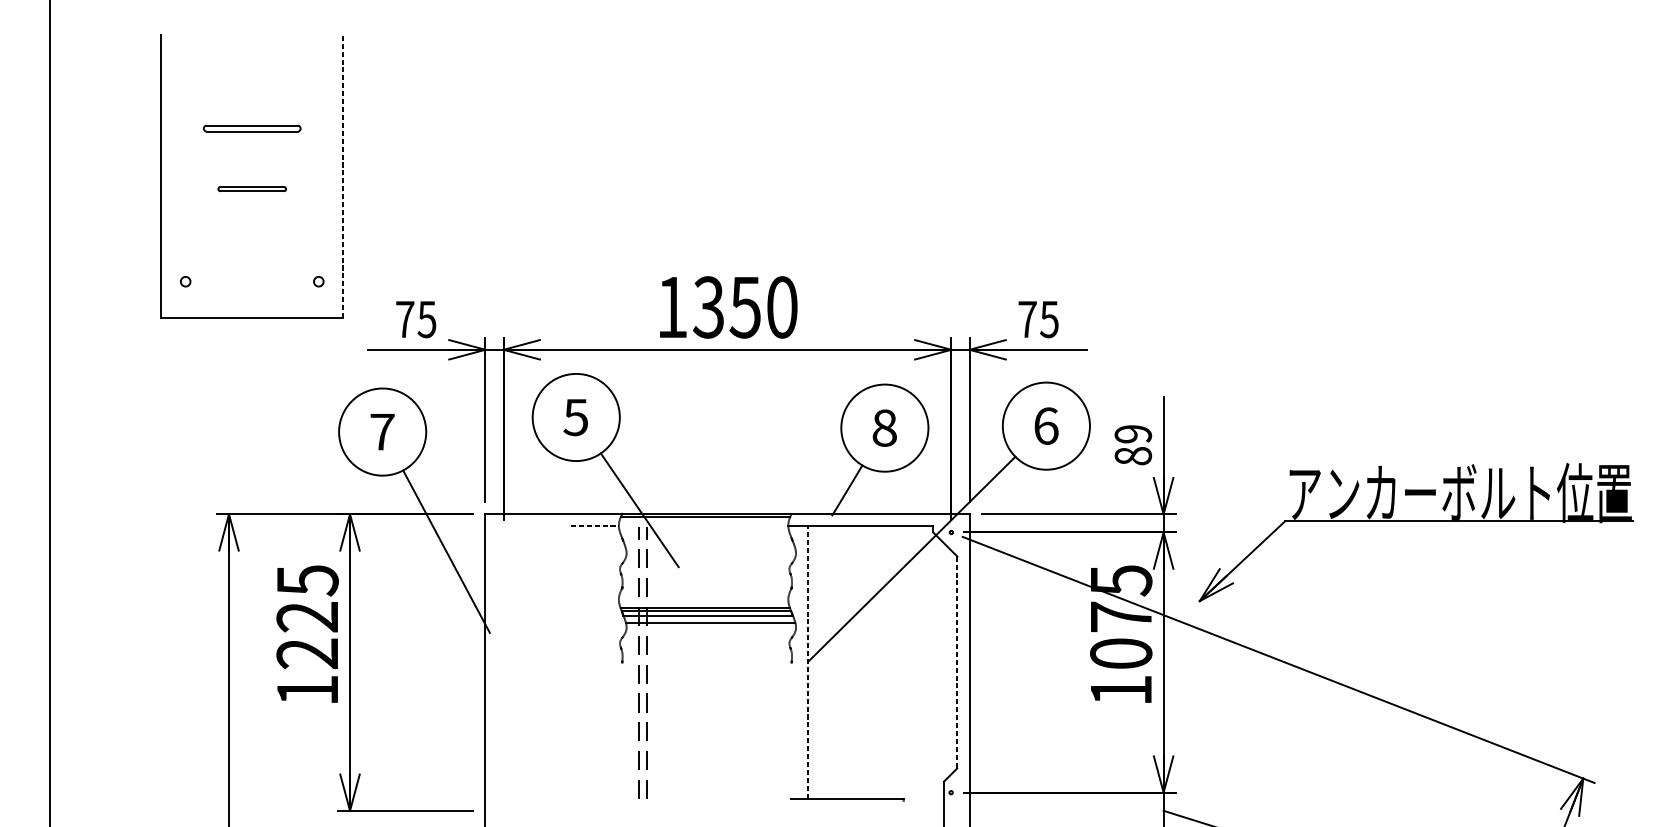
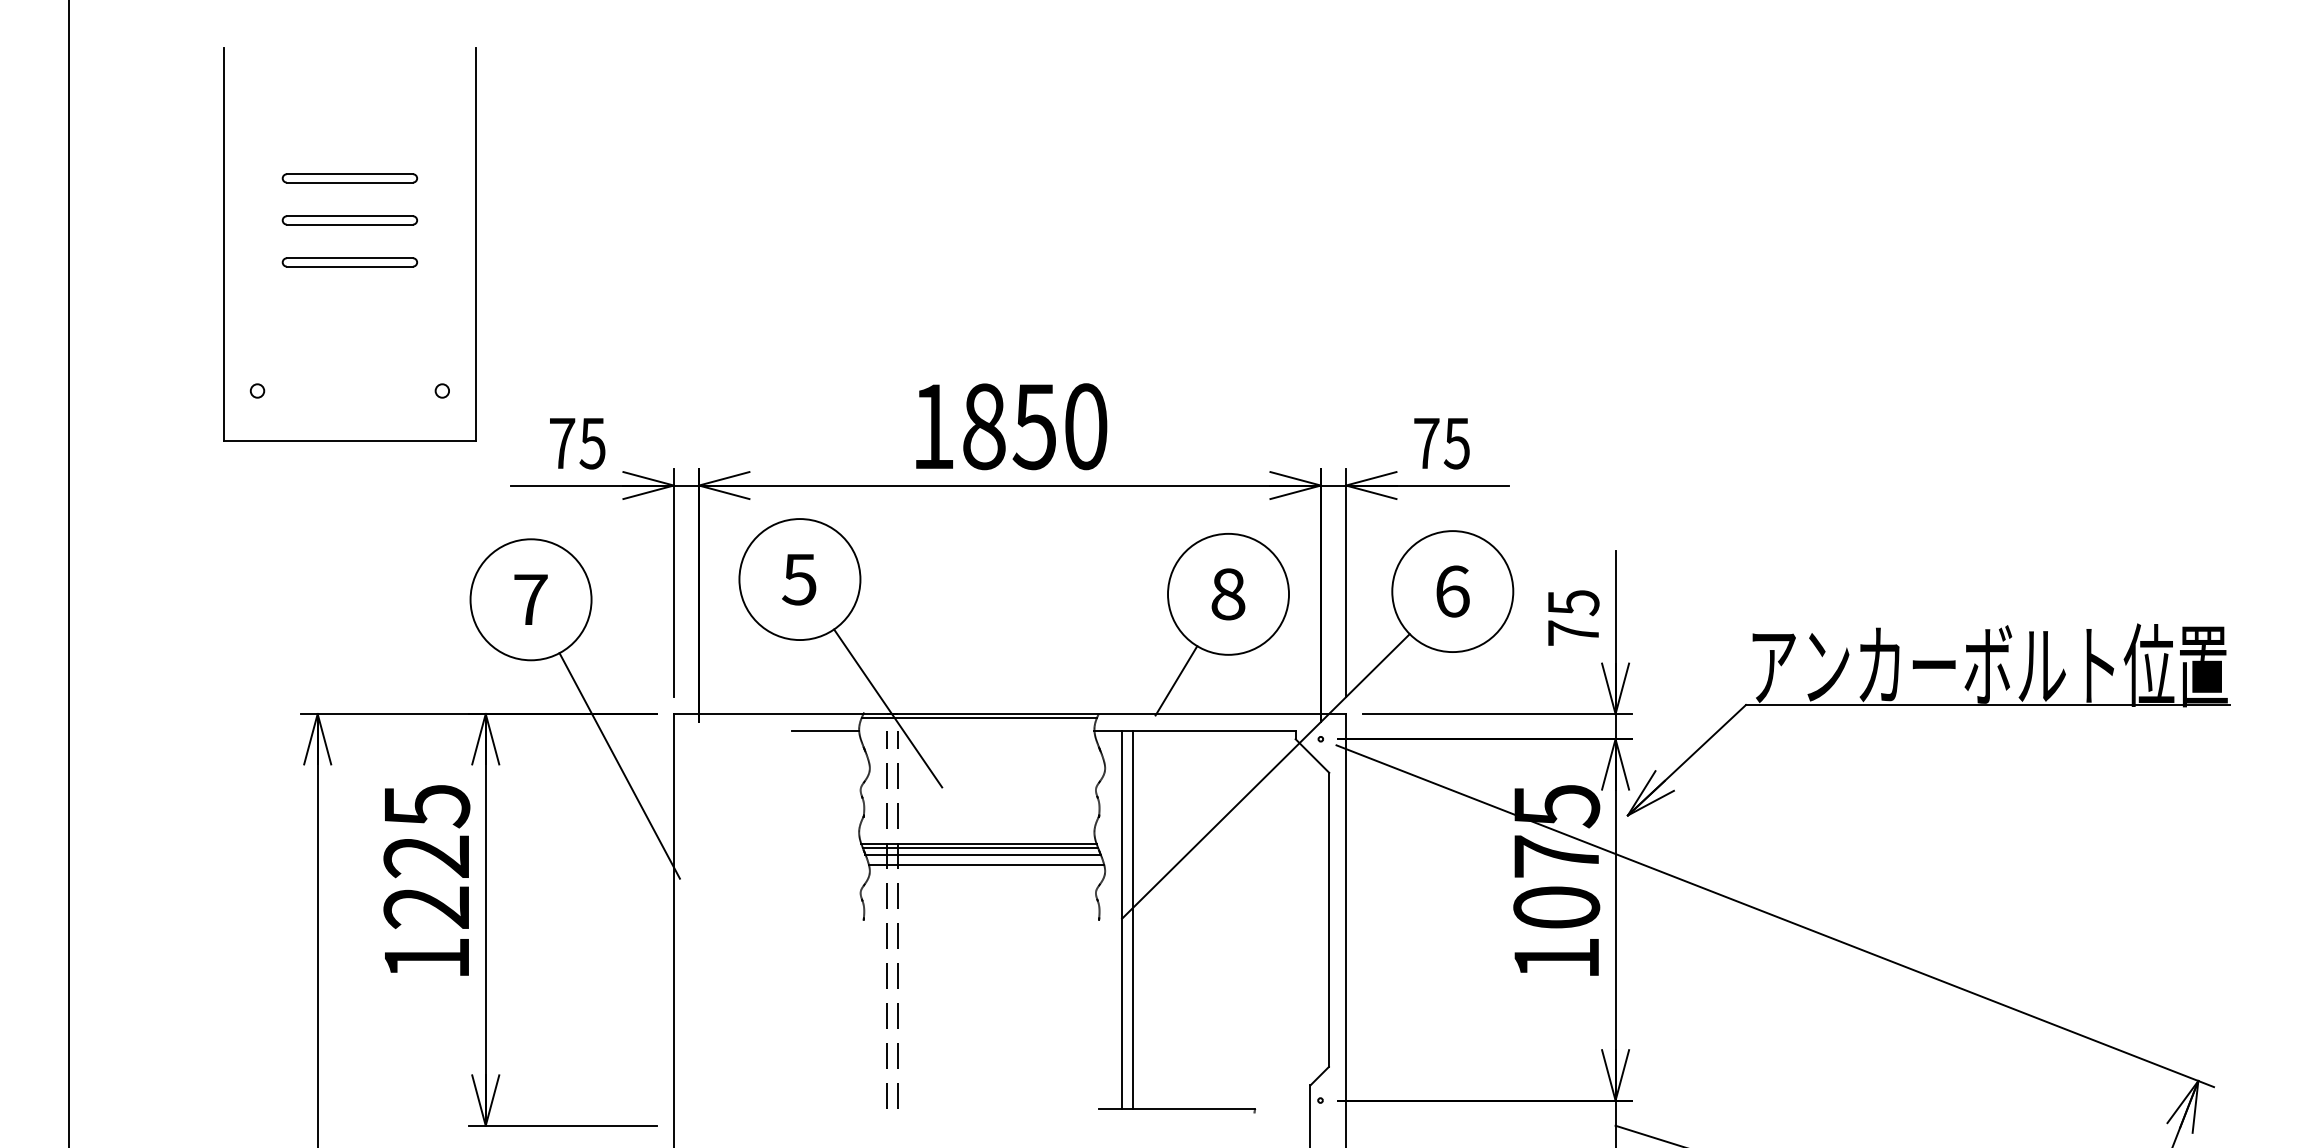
part: (251, 158) -> (349, 220), added
line: (342, 176) -> (475, 244), dashed -> solid
part: (251, 189) -> (349, 262), size x1.43
text: (708, 307) -> (983, 426), 1350 -> 1850
text: (1133, 444) -> (1573, 617), 89 -> 75
part: (1416, 521) -> (1928, 705), moved
line: (595, 526) -> (826, 730), dashed -> solid
line: (808, 662) -> (1122, 919), dashed -> solid
line: (816, 662) -> (1133, 919), added
line: (957, 663) -> (1329, 920), dashed -> solid

